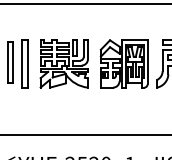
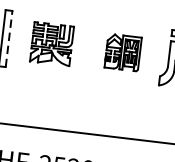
line: (28, 63) -> (9, 38), solid -> dashed
part: (63, 63) -> (51, 43), size x0.7
part: (123, 63) -> (122, 51), size x0.6

